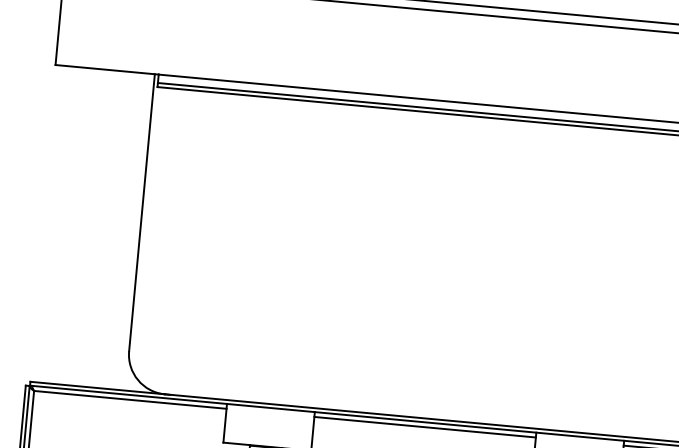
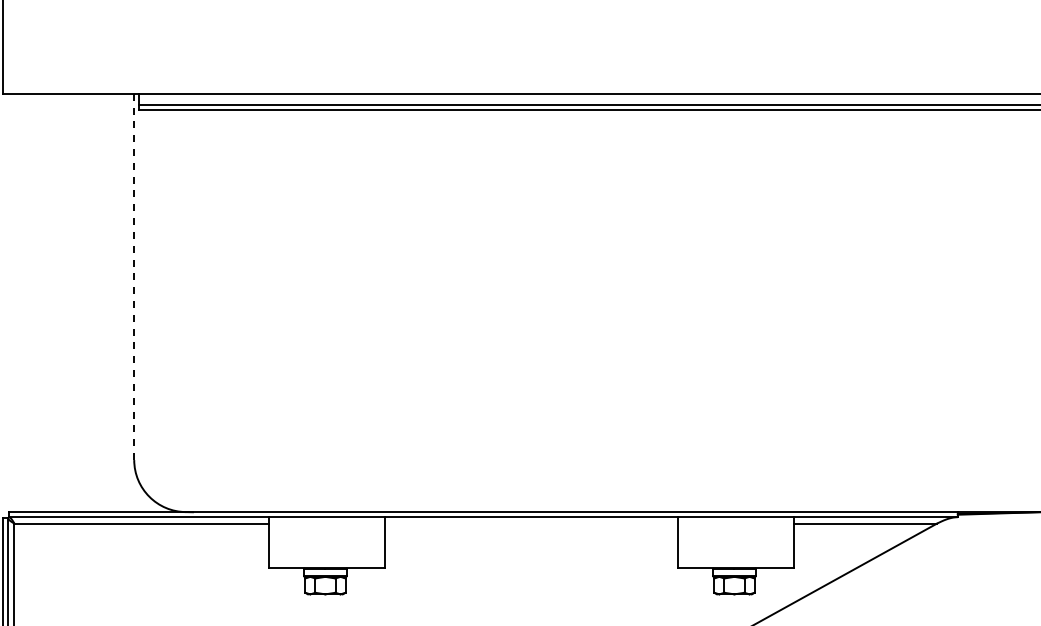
line: (142, 212) -> (134, 276), solid -> dashed
line: (425, 427) -> (531, 523), removed

